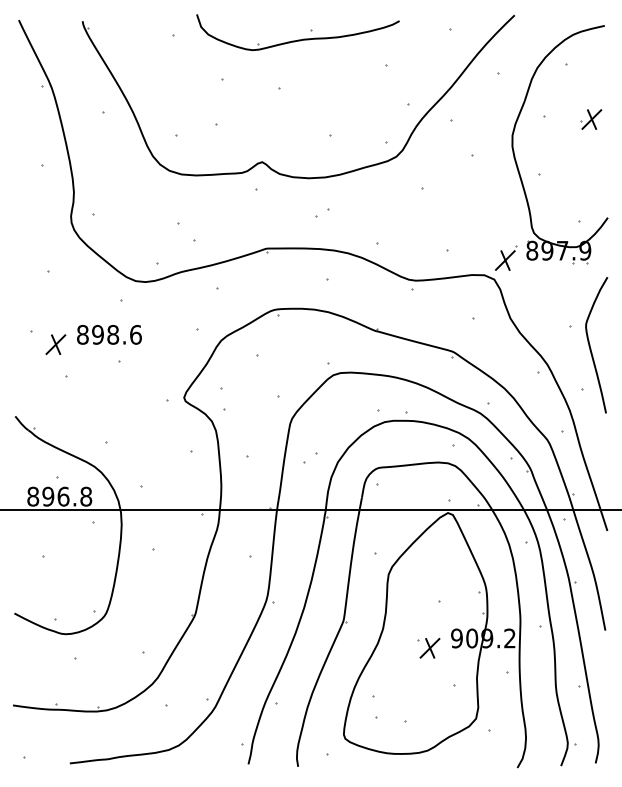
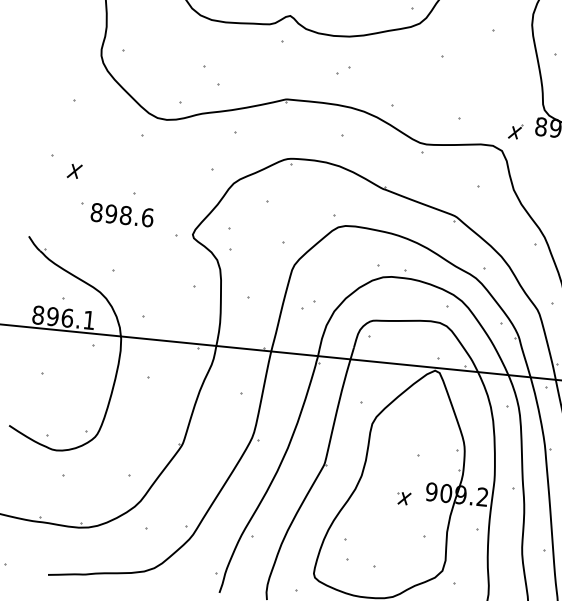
part: (506, 257) -> (515, 130), size x0.6
part: (109, 334) -> (122, 214), moved
part: (55, 344) -> (74, 171), size x0.7
text: (86, 496) -> (89, 320), 896.8 -> 896.1
part: (428, 647) -> (403, 497), size x0.6

